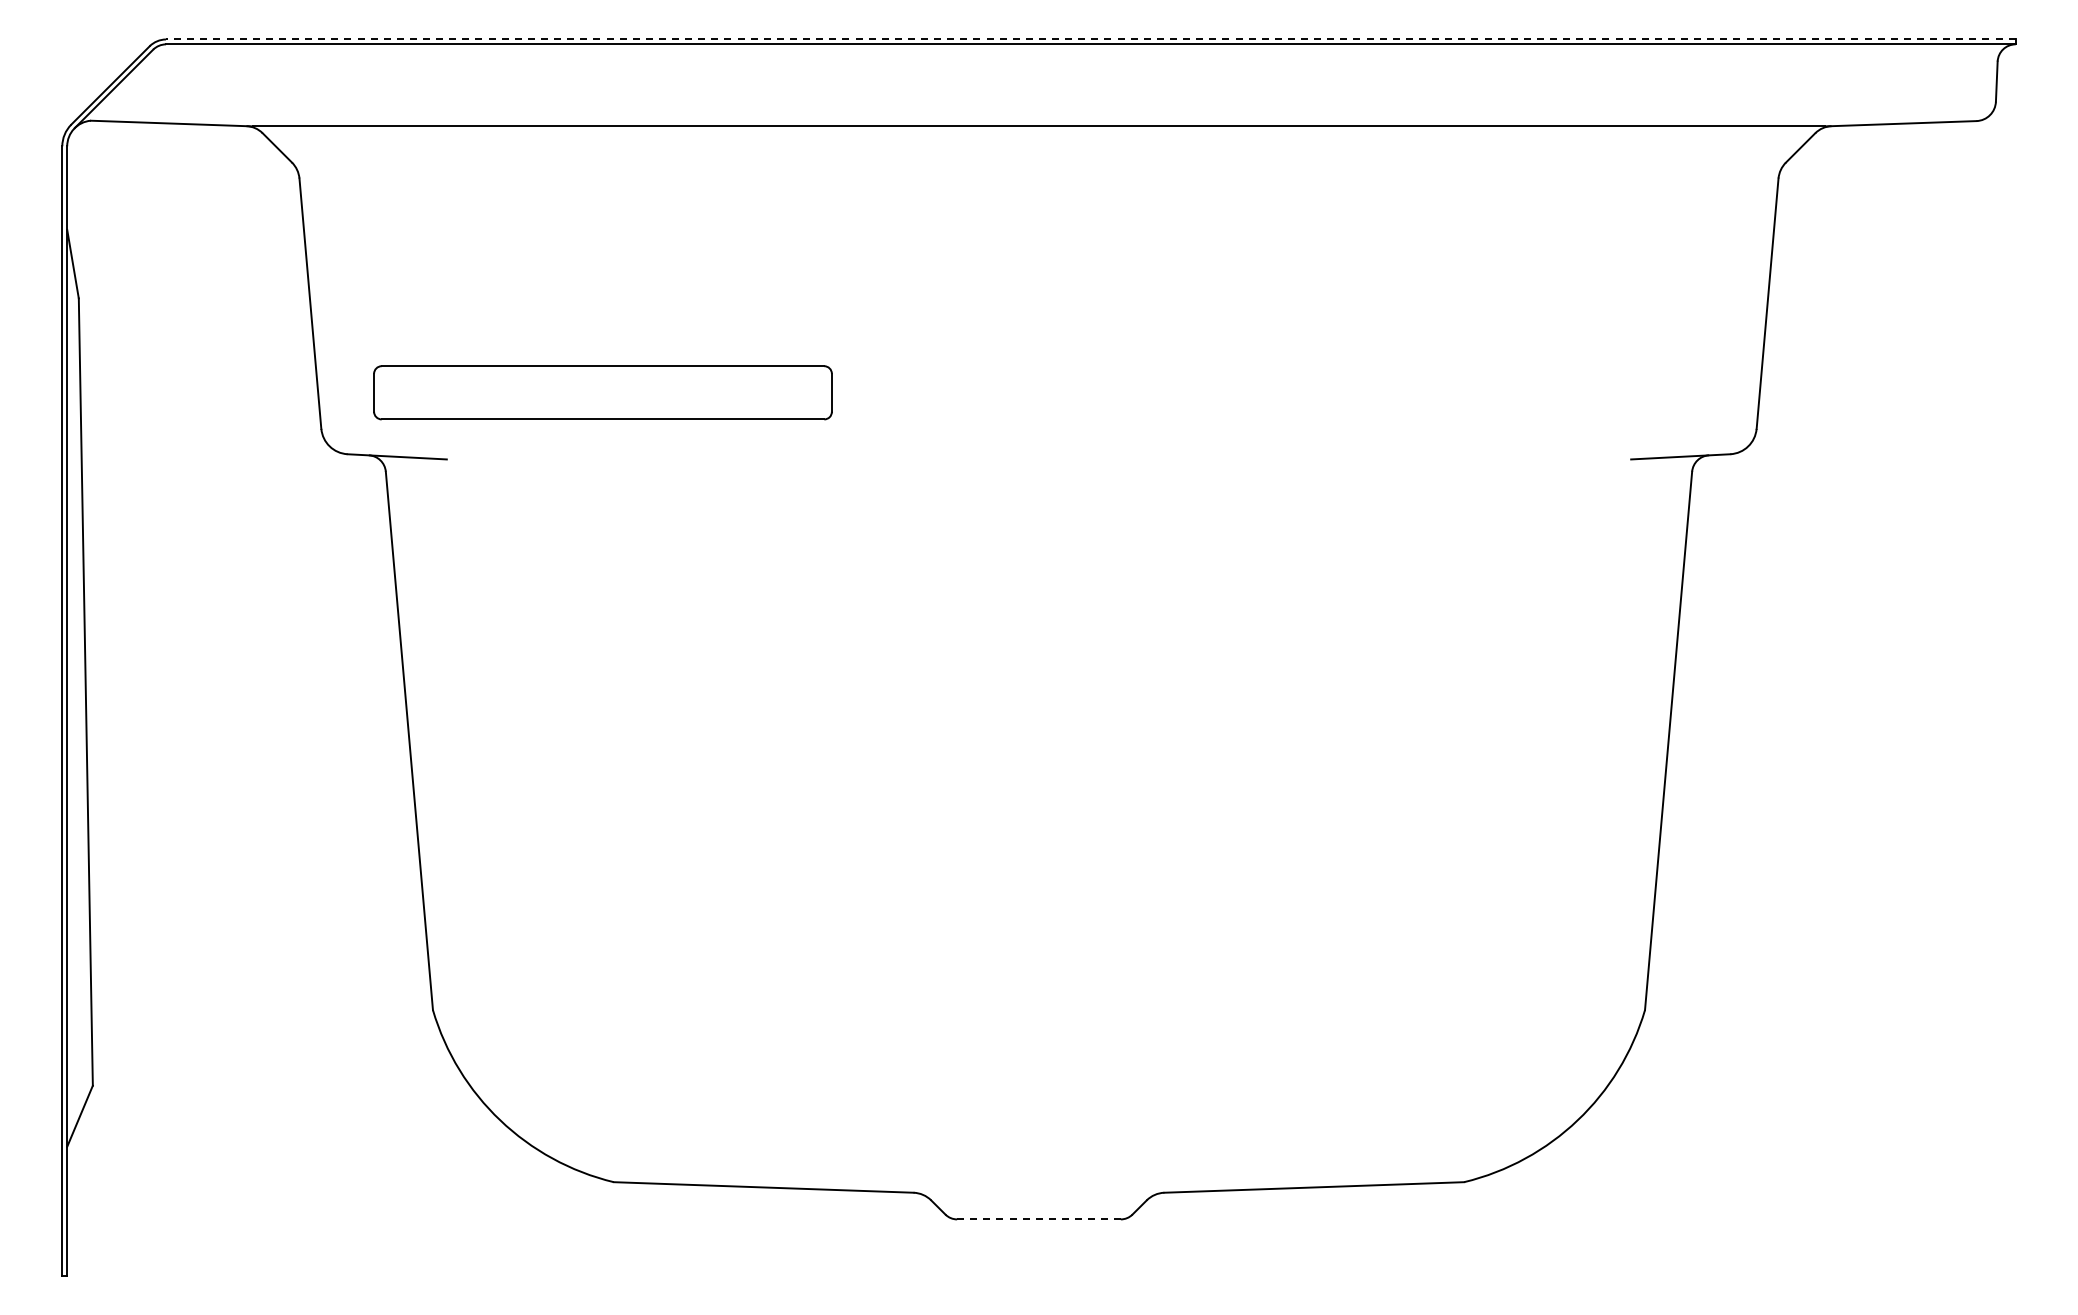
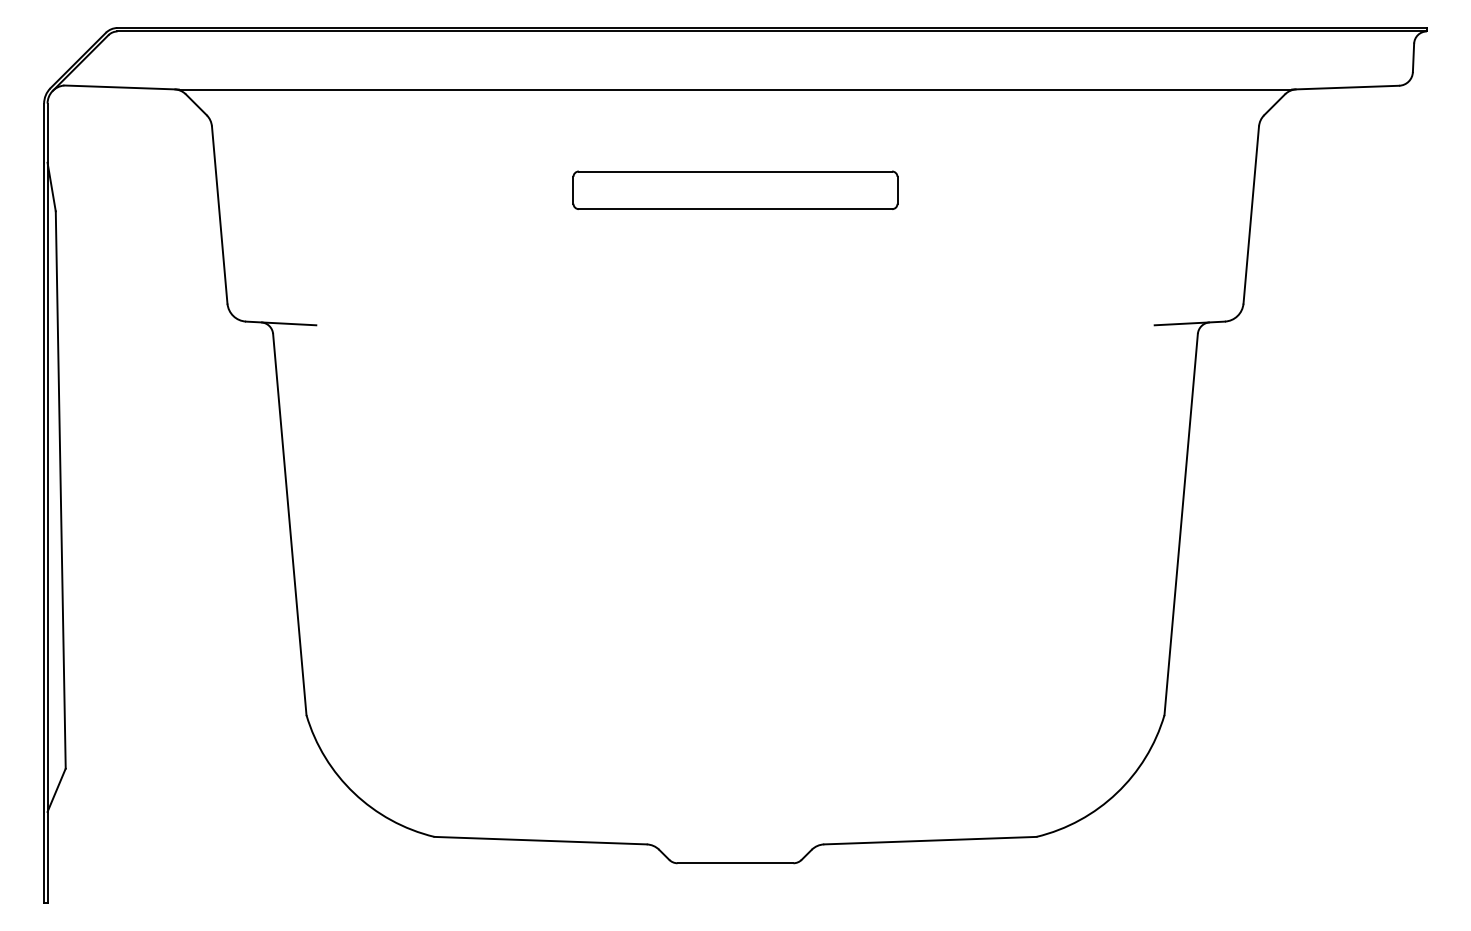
line: (1090, 39) -> (771, 28), dashed -> solid
part: (602, 392) -> (735, 190), moved
line: (1039, 1219) -> (735, 863), dashed -> solid

